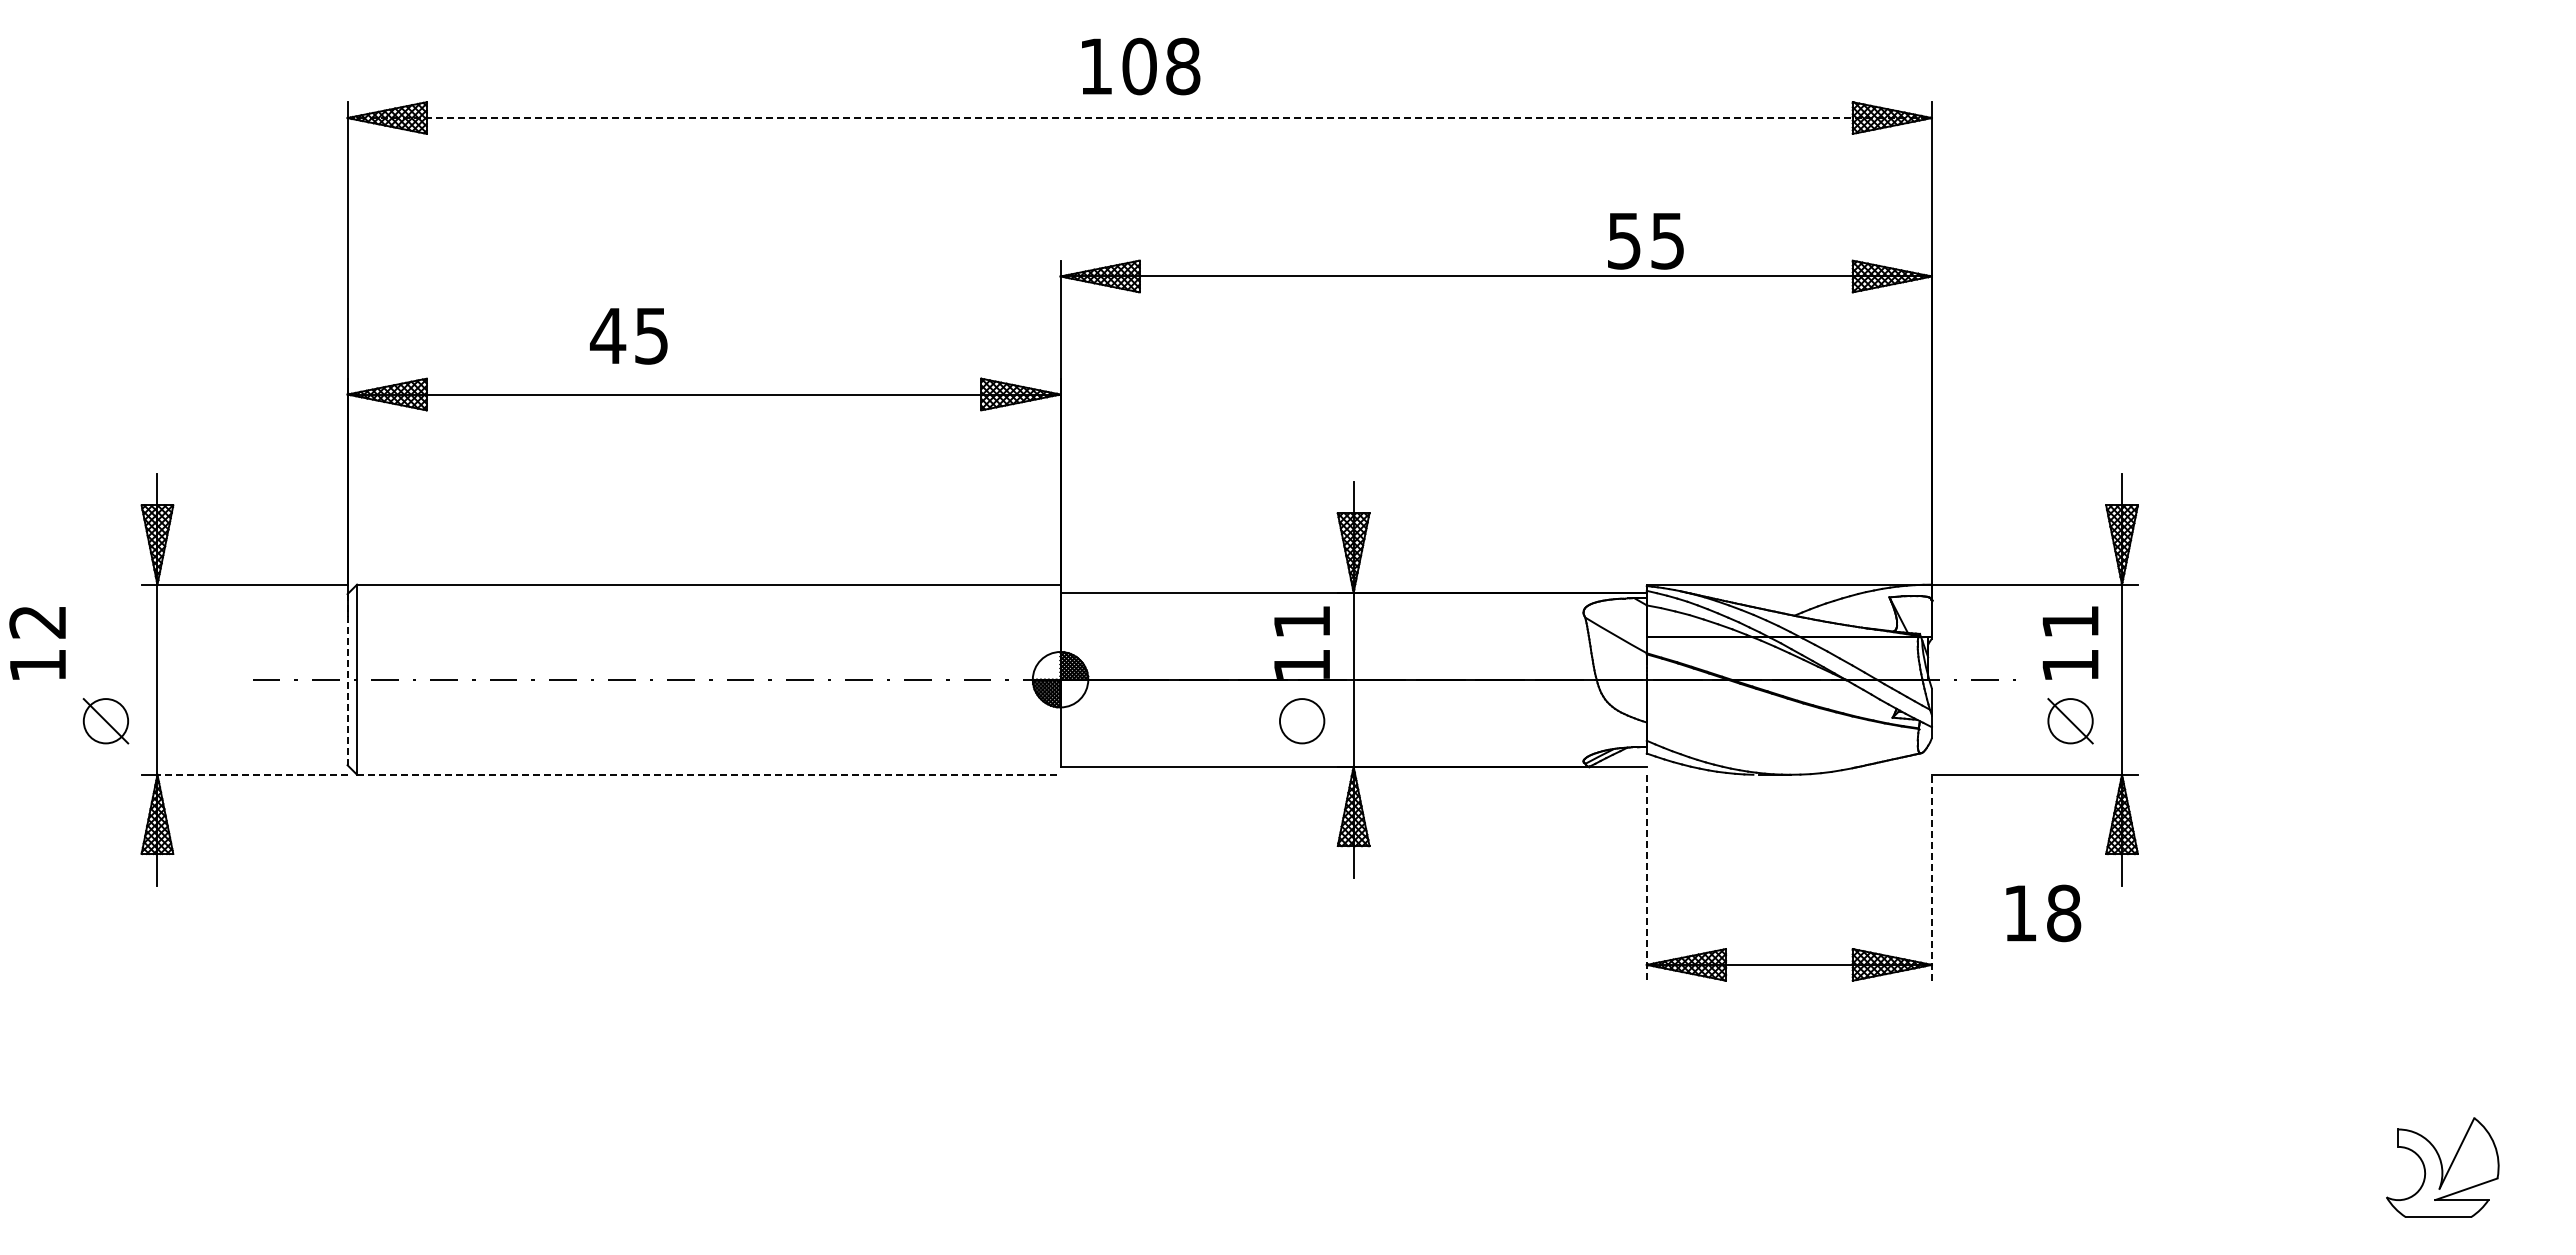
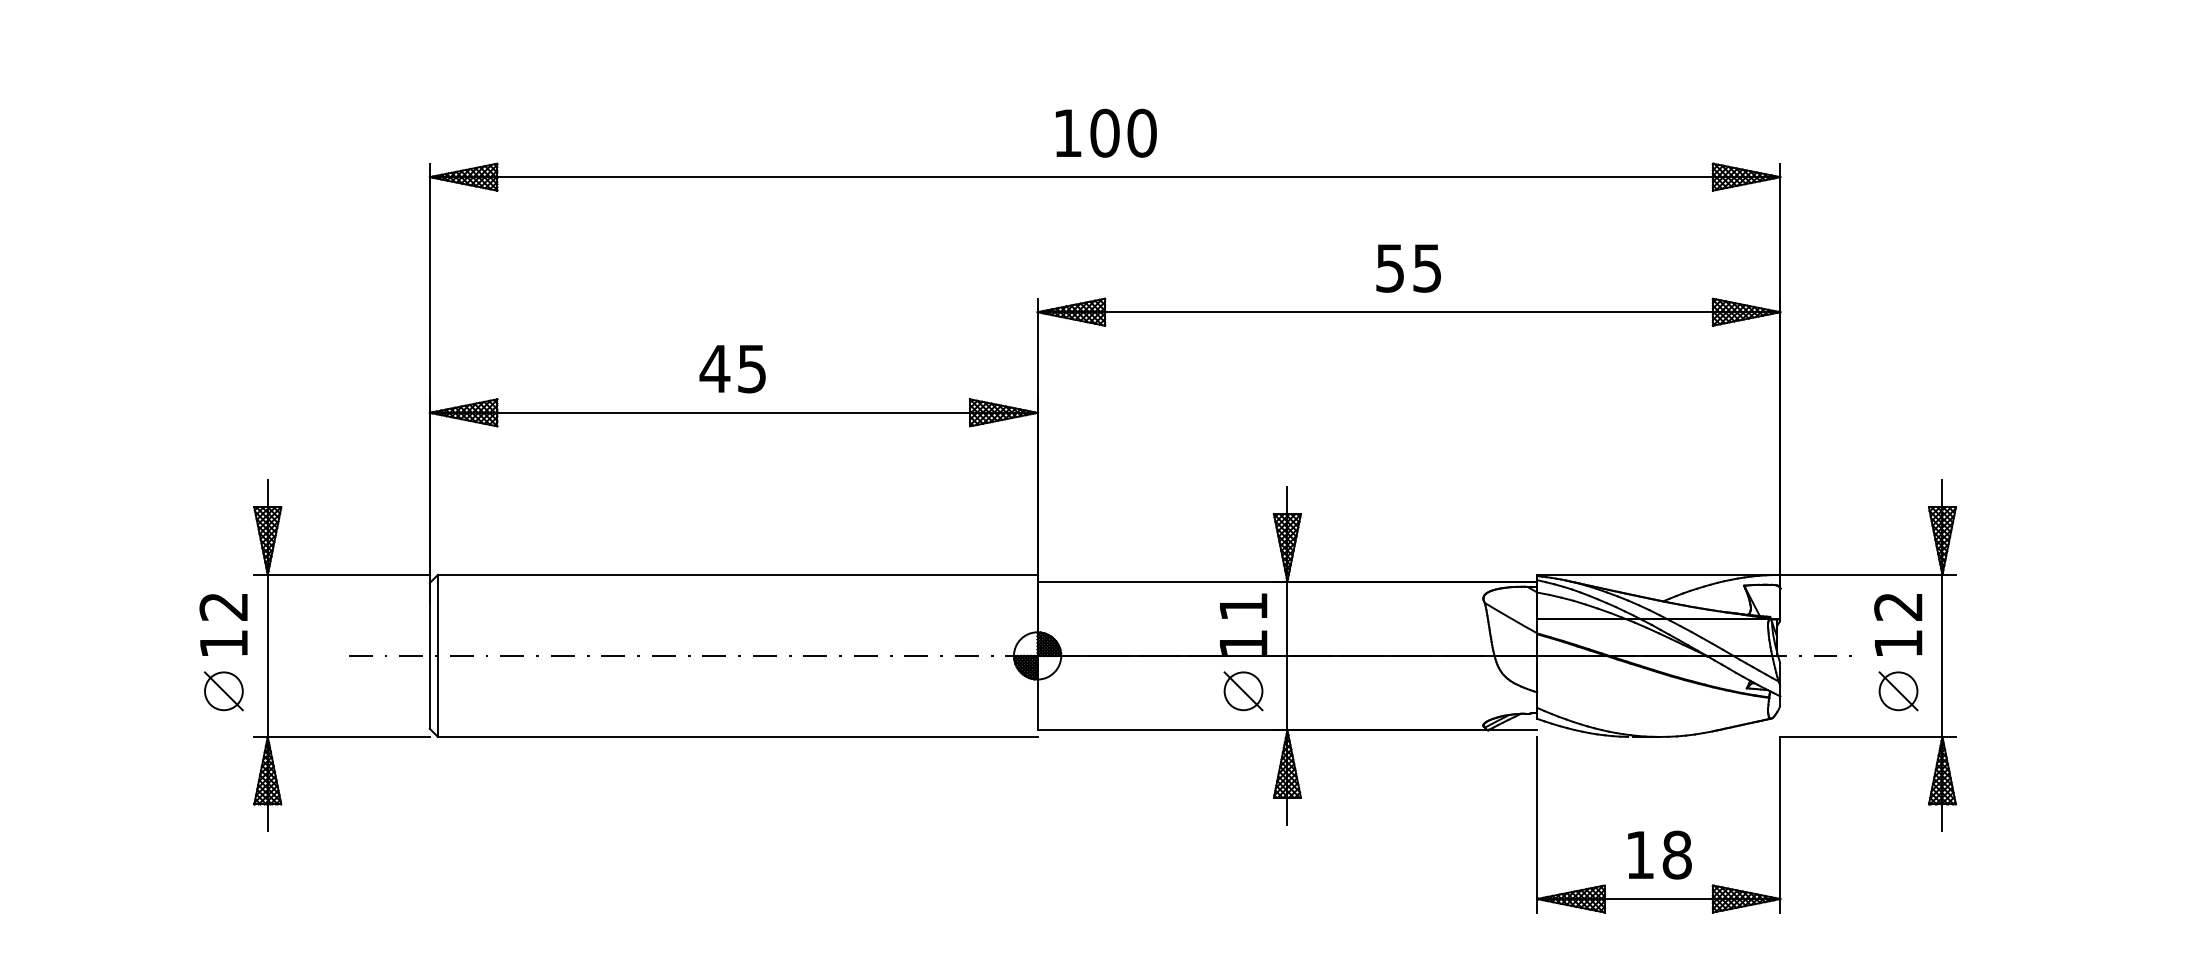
text: (1183, 66) -> (1142, 133), 108 -> 100
line: (1140, 118) -> (1105, 177), dashed -> solid
text: (1645, 241) -> (1408, 268), moved
text: (628, 336) -> (732, 369), moved
text: (2069, 622) -> (1897, 607), 11 -> 12
text: (37, 643) -> (223, 625), moved
line: (347, 679) -> (429, 655), dashed -> solid
line: (1301, 721) -> (1242, 691), added
line: (252, 774) -> (348, 736), dashed -> solid
line: (708, 774) -> (737, 736), dashed -> solid
line: (1646, 877) -> (1537, 824), dashed -> solid
line: (1931, 877) -> (1779, 824), dashed -> solid
text: (2043, 913) -> (1659, 855), moved

